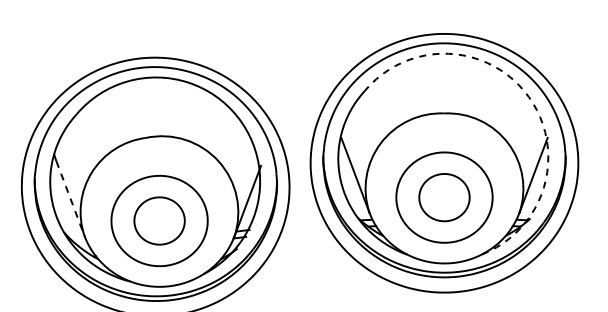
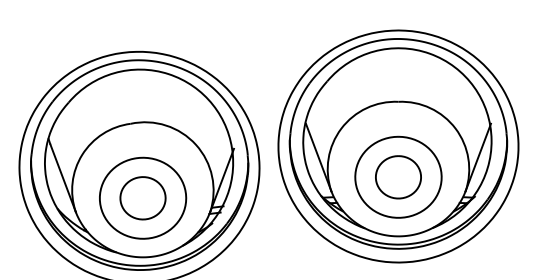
arc: (528, 97) -> (473, 87), dashed -> solid
line: (70, 199) -> (63, 179), dashed -> solid

